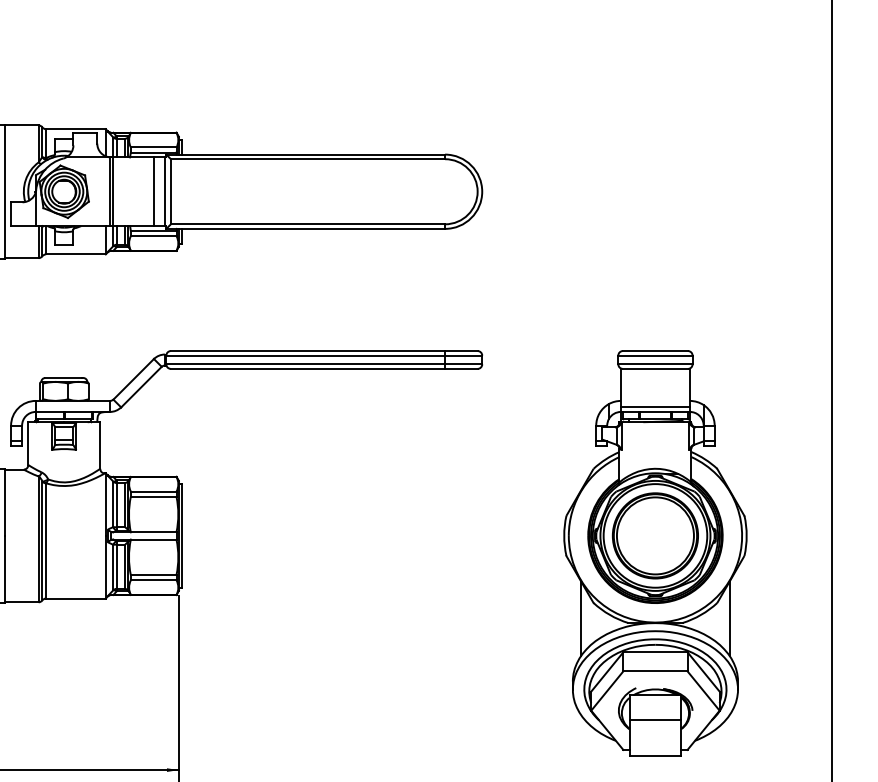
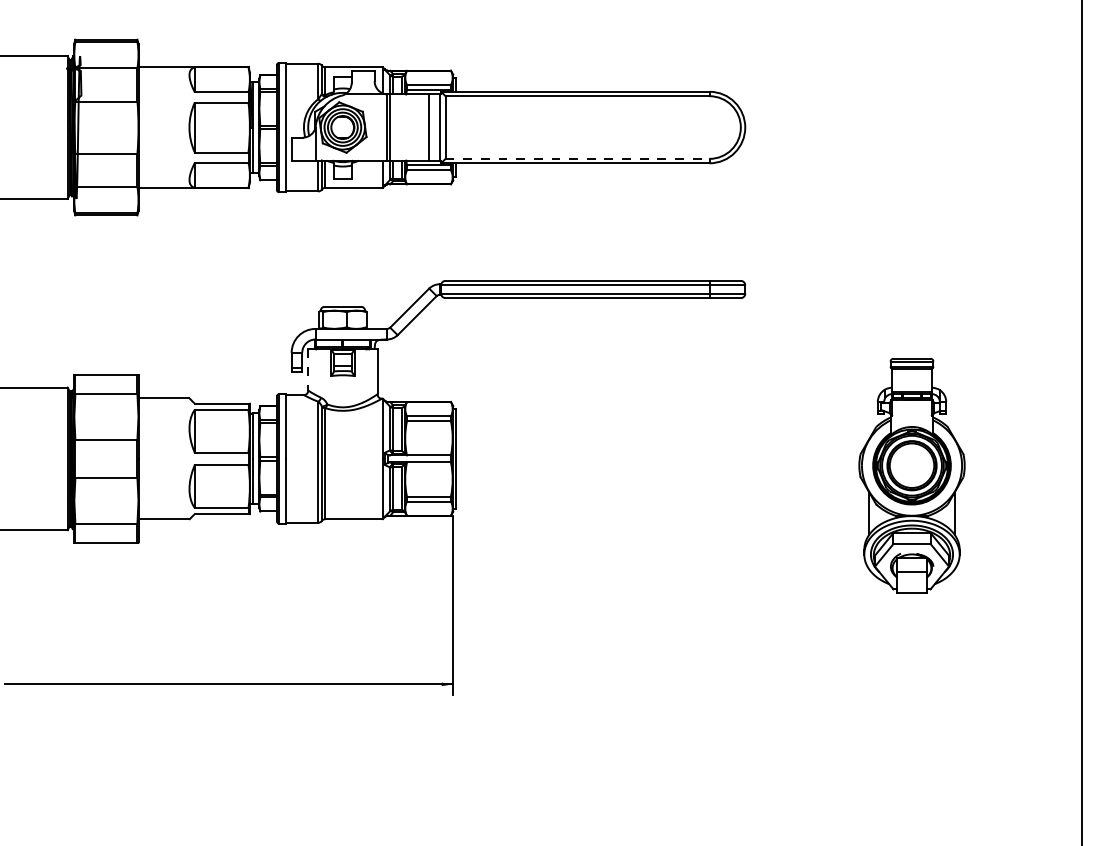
line: (307, 223) -> (577, 158), solid -> dashed
line: (28, 444) -> (308, 370), solid -> dashed
part: (654, 553) -> (911, 475), size x0.6

